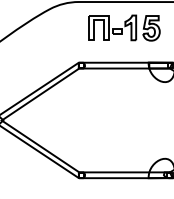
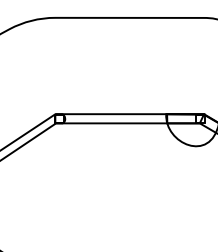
part: (124, 27) -> (127, 58), removed

